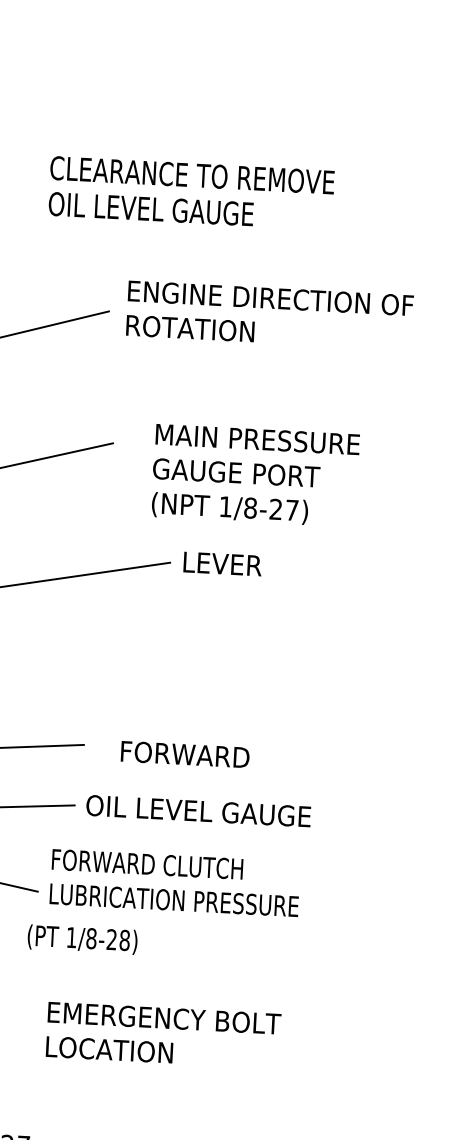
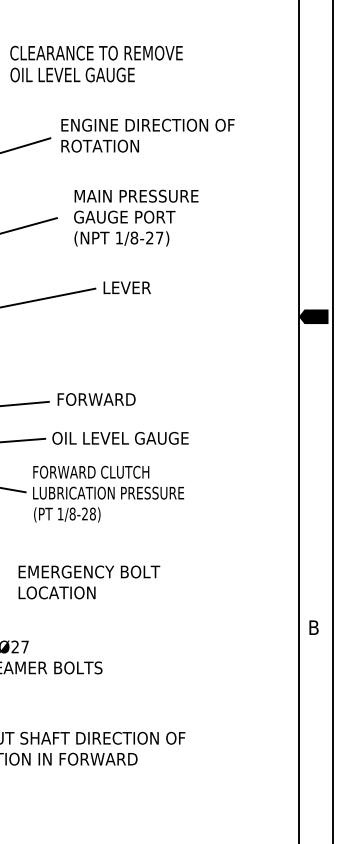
text: (255, 474) -> (136, 217), moved
text: (185, 754) -> (96, 399), moved
text: (83, 938) -> (67, 514), moved
text: (163, 1035) -> (89, 582), moved

